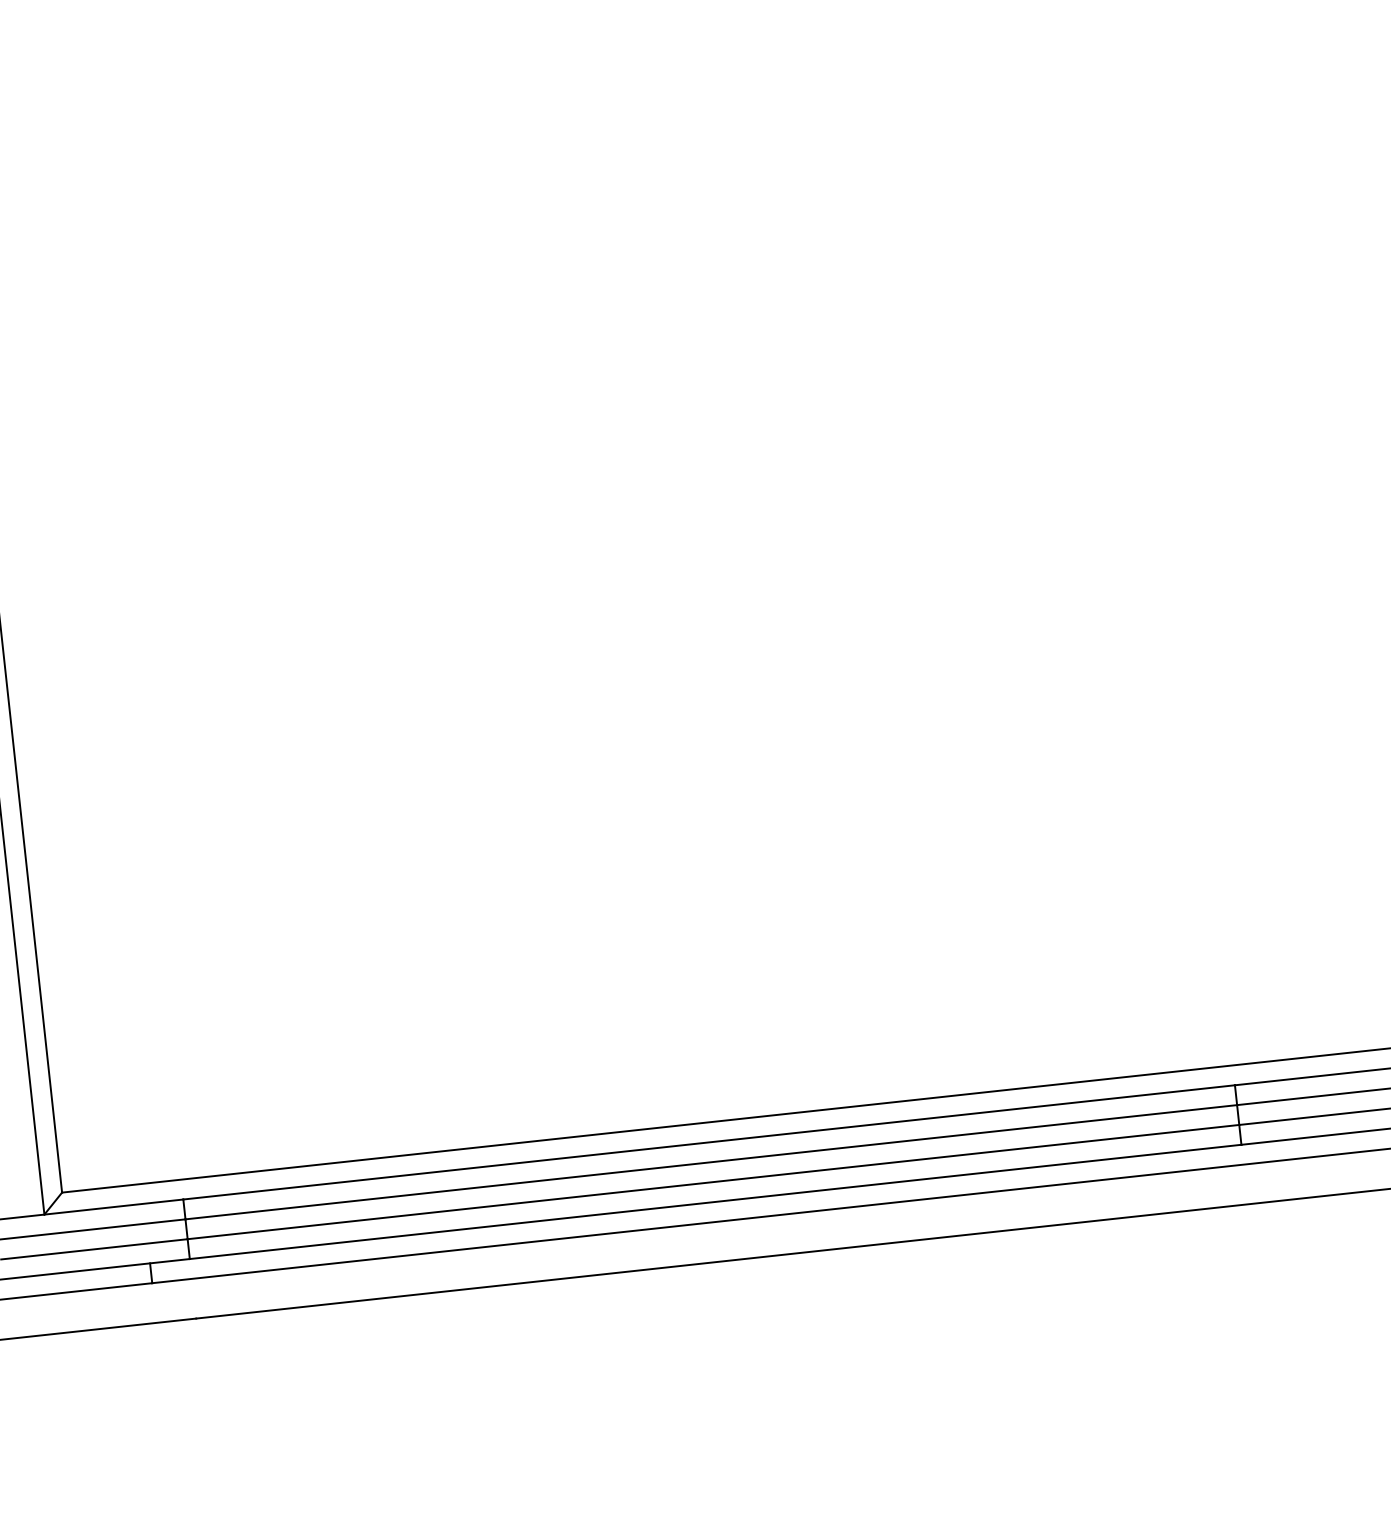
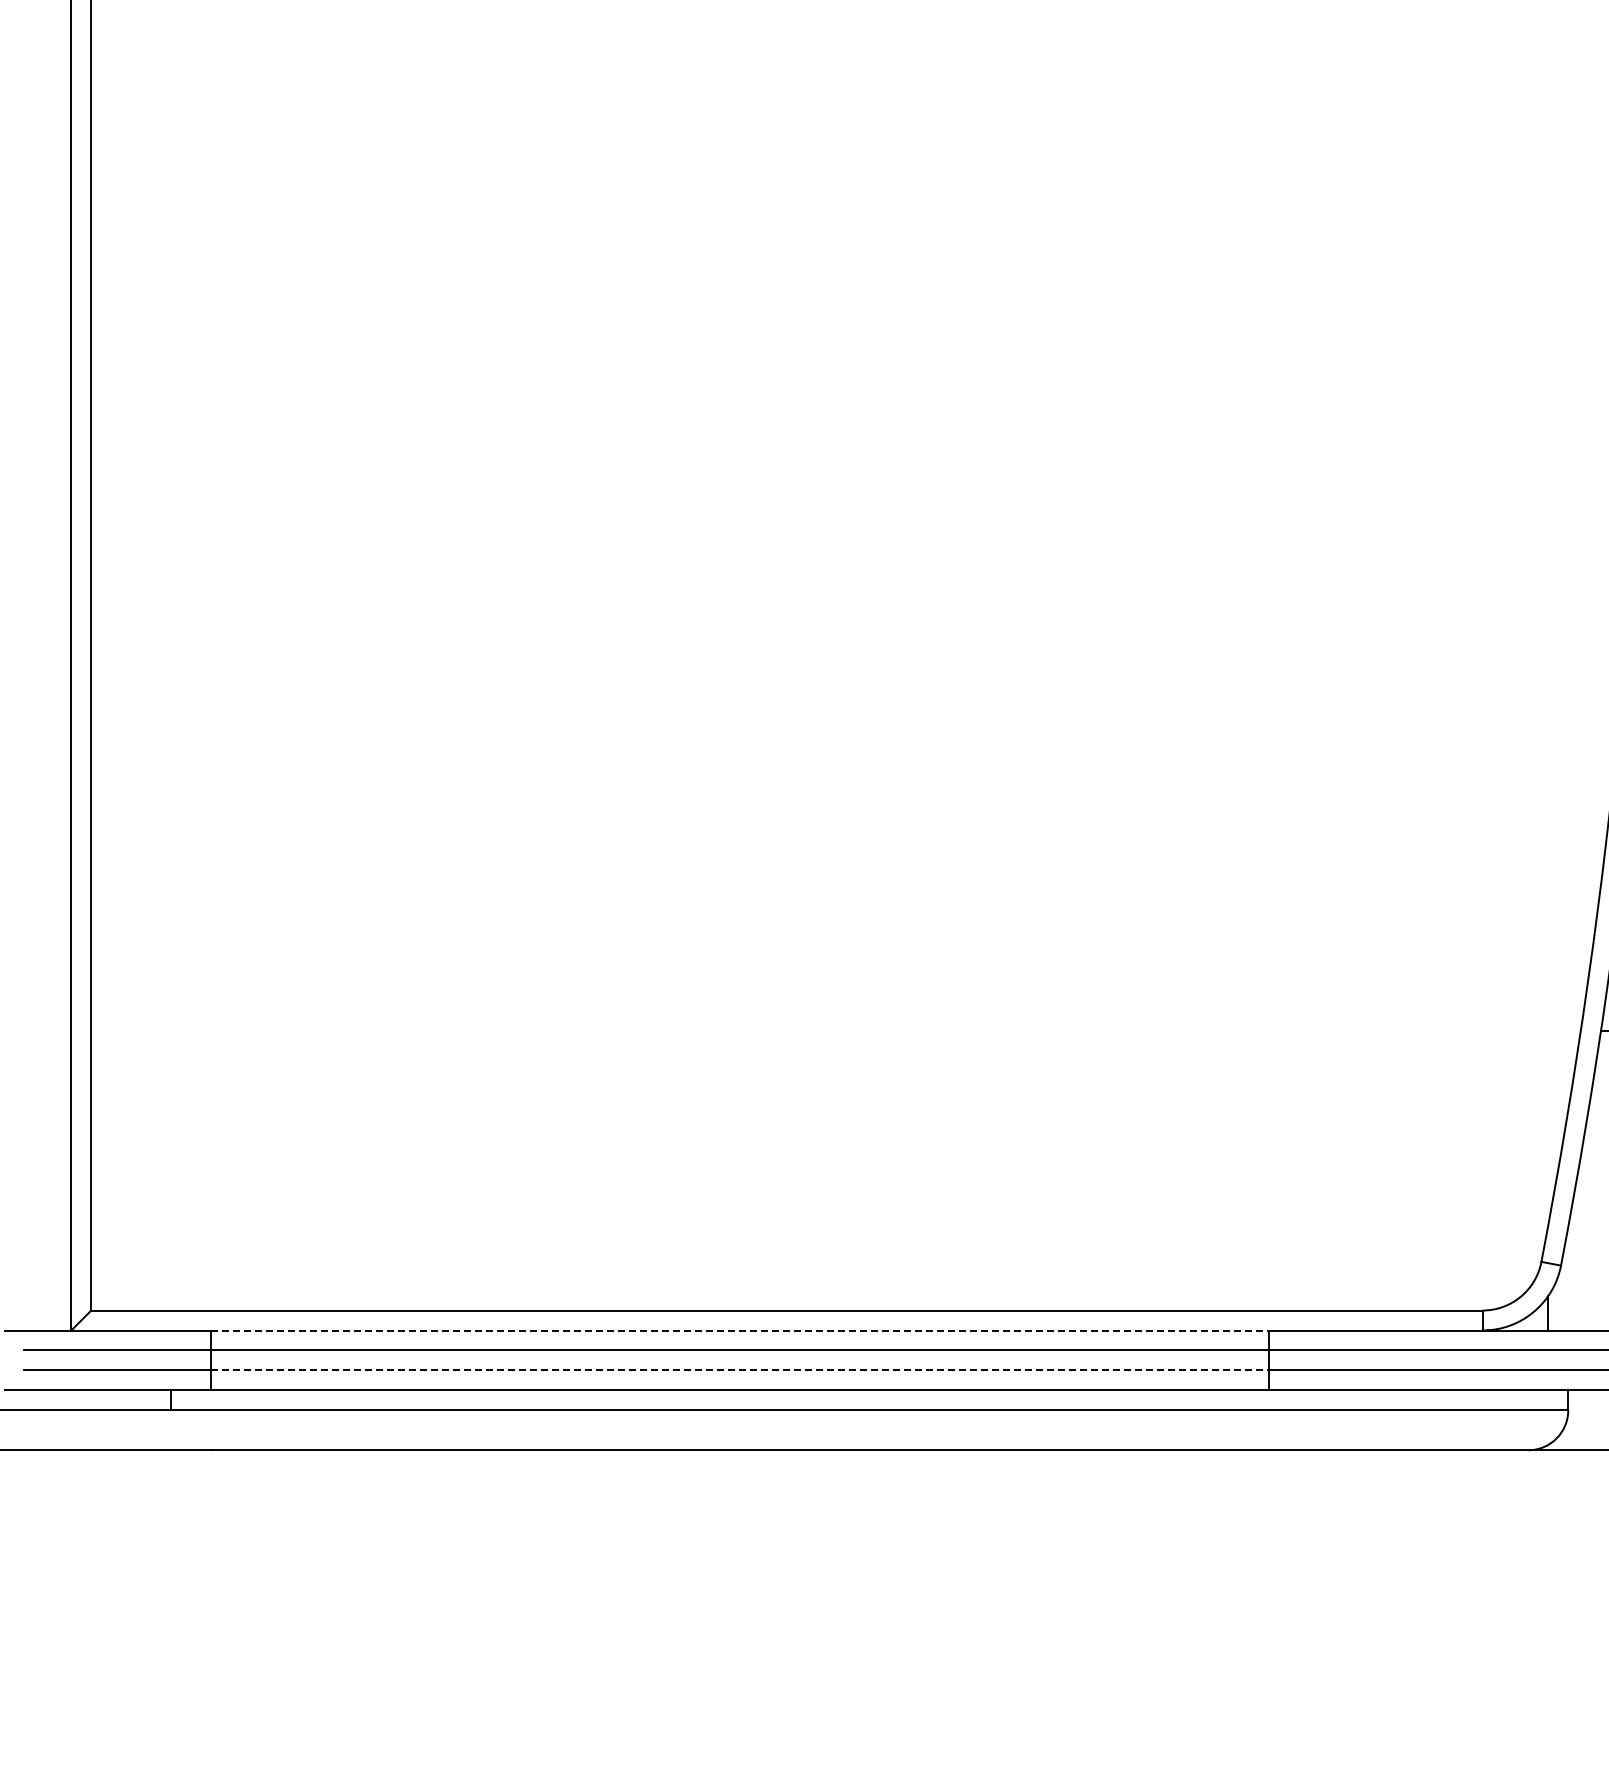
line: (708, 1142) -> (739, 1330), solid -> dashed
line: (713, 1182) -> (739, 1370), solid -> dashed

